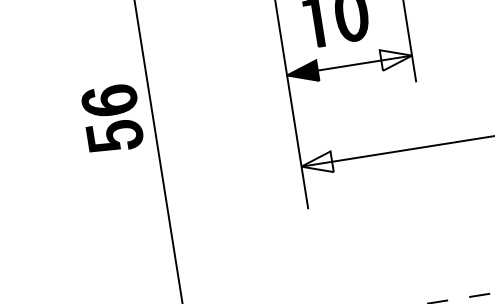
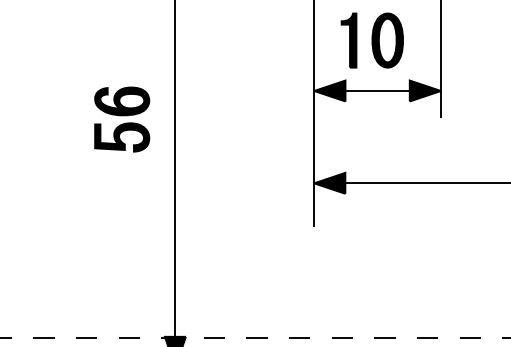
fill: (395, 57) -> (424, 90), added
part: (112, 118) -> (122, 119), moved
fill: (316, 163) -> (329, 182), added

